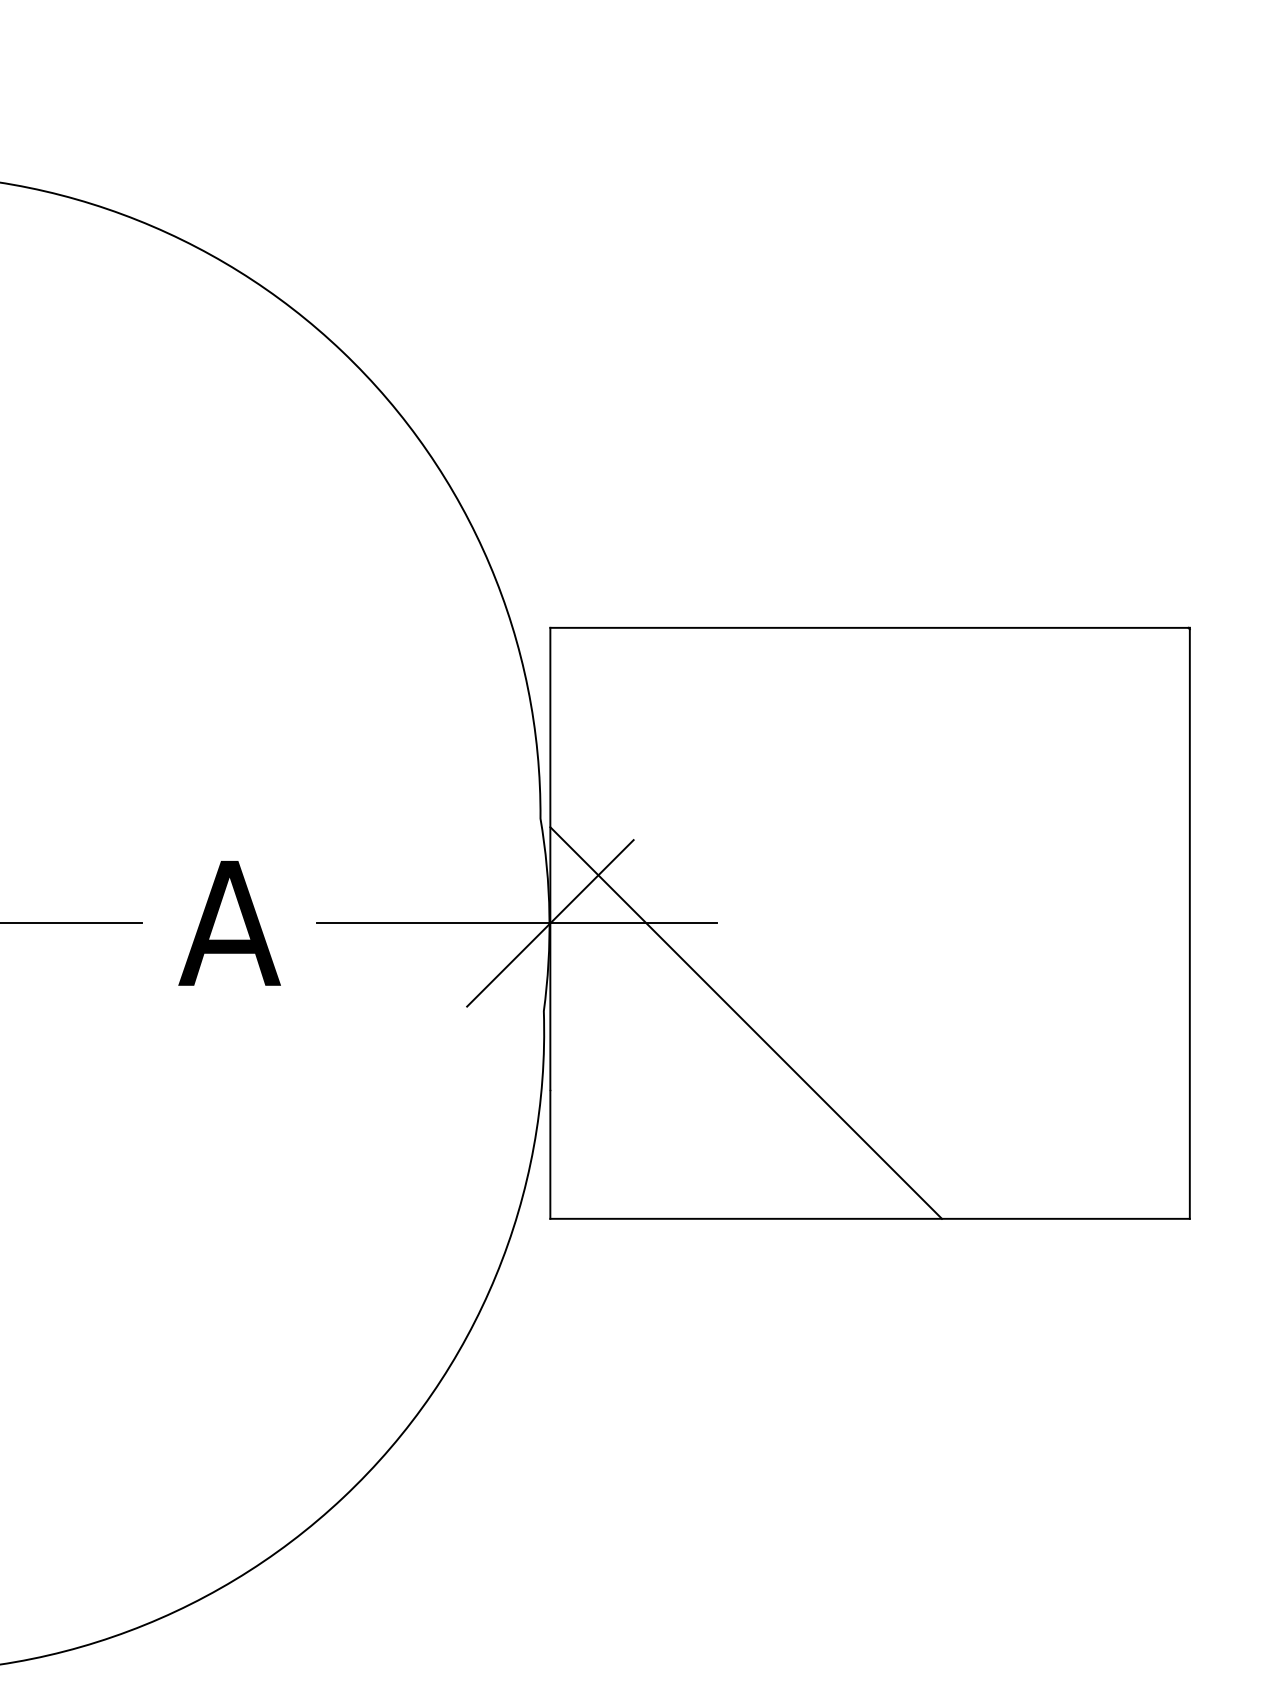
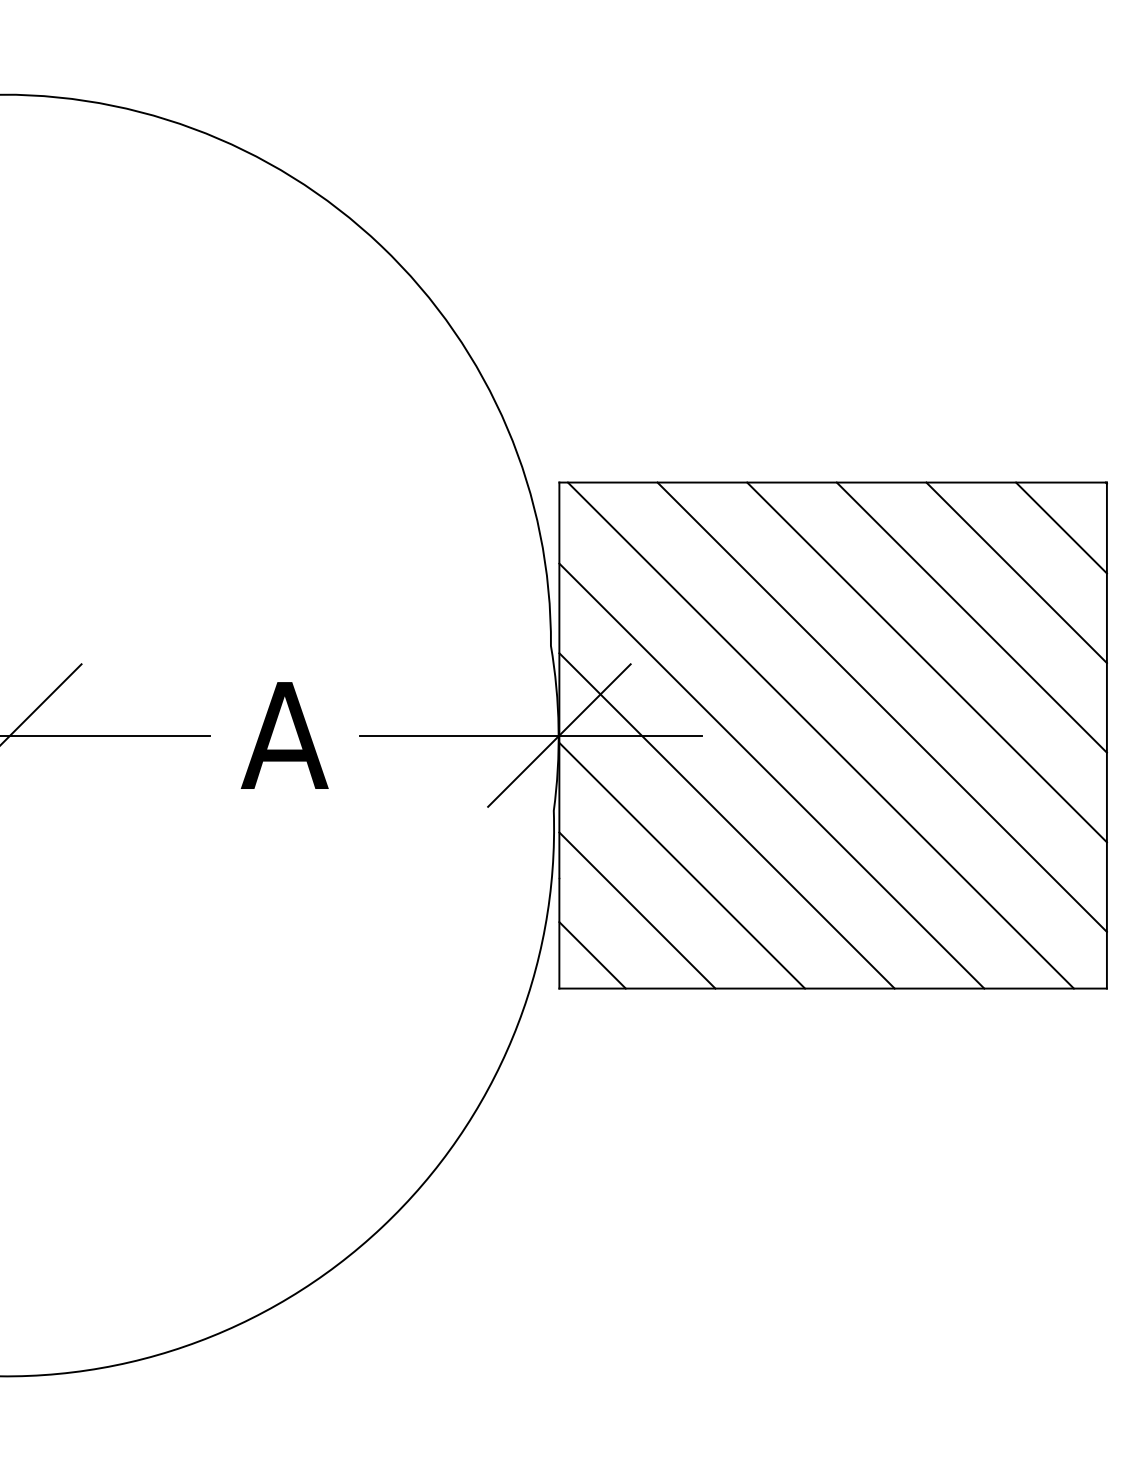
line: (1136, 680) -> (1061, 527), added
line: (1084, 732) -> (1016, 572), added
line: (1031, 785) -> (971, 617), added
line: (979, 838) -> (926, 662), added
line: (926, 889) -> (881, 706), added
line: (855, 923) -> (820, 735), added
line: (798, 969) -> (771, 775), added
line: (694, 1075) -> (682, 865), added
line: (641, 1127) -> (637, 910), added
line: (589, 1180) -> (592, 955), added

